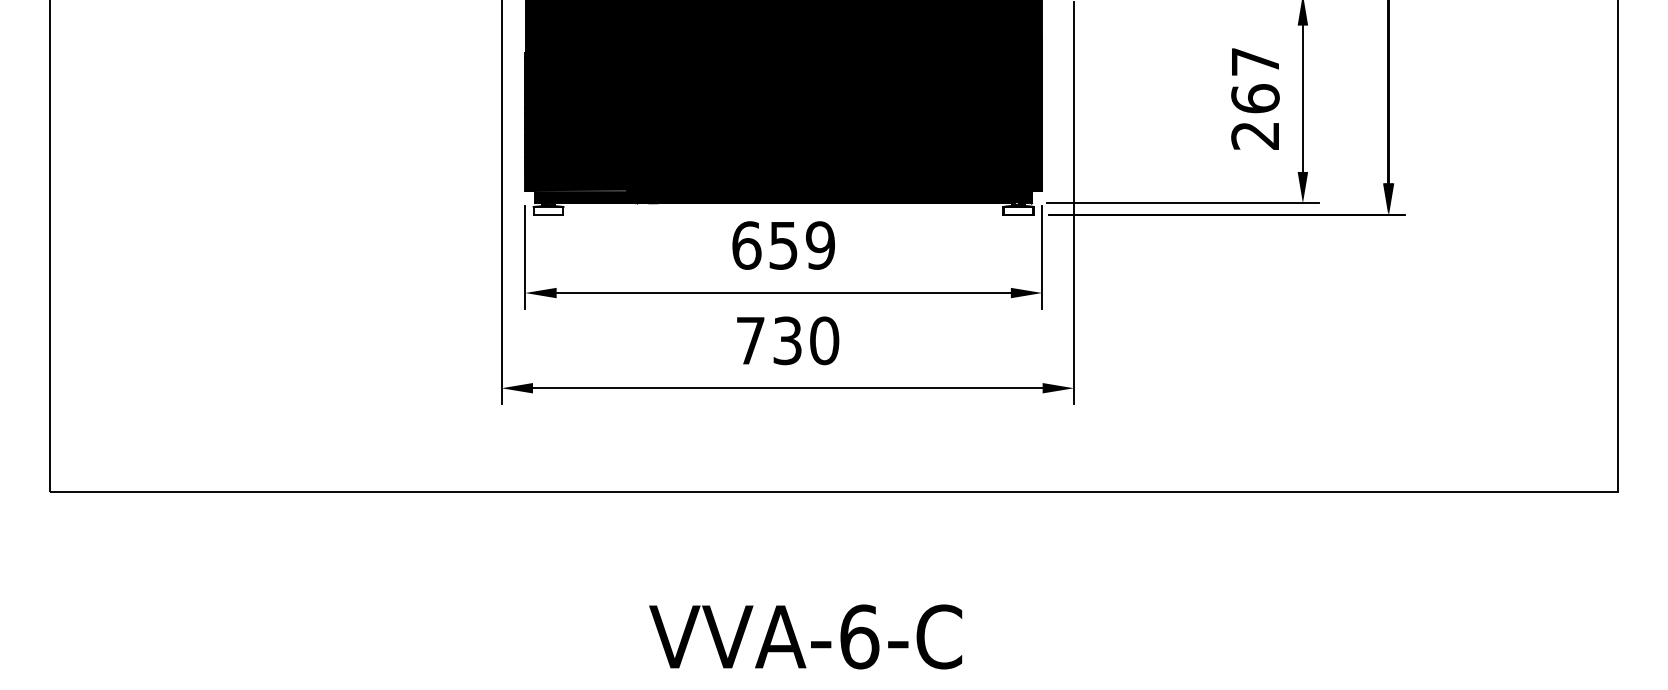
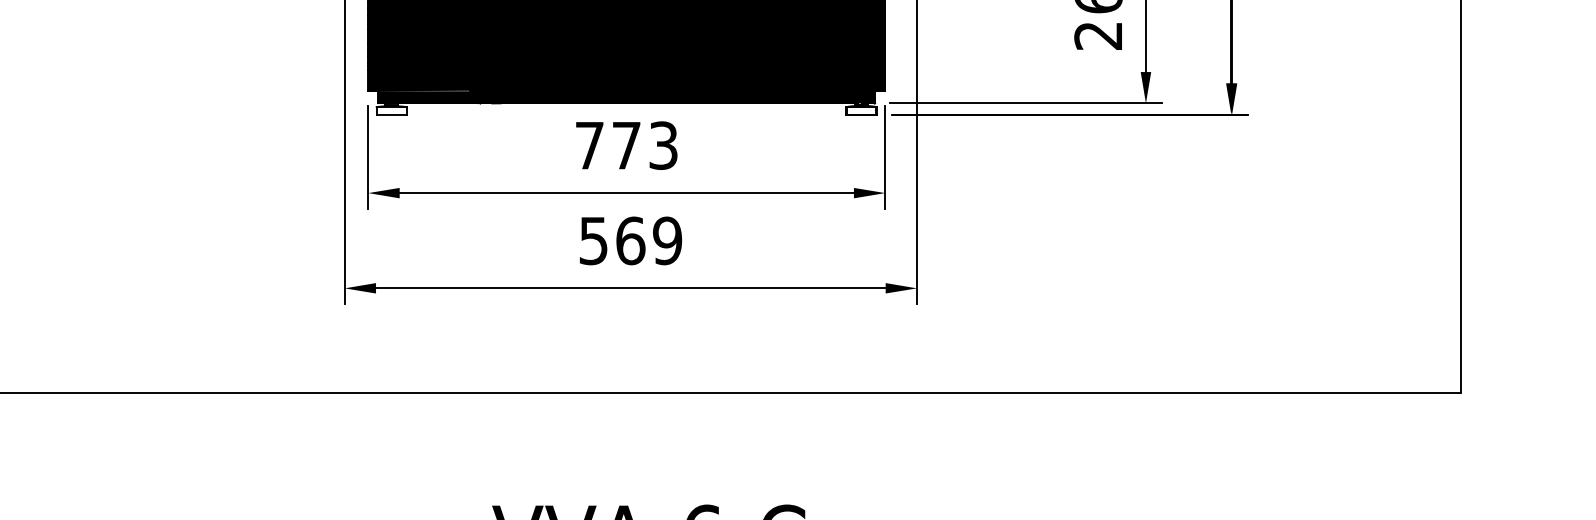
text: (783, 245) -> (626, 145), 659 -> 773
text: (787, 340) -> (630, 240), 730 -> 569

